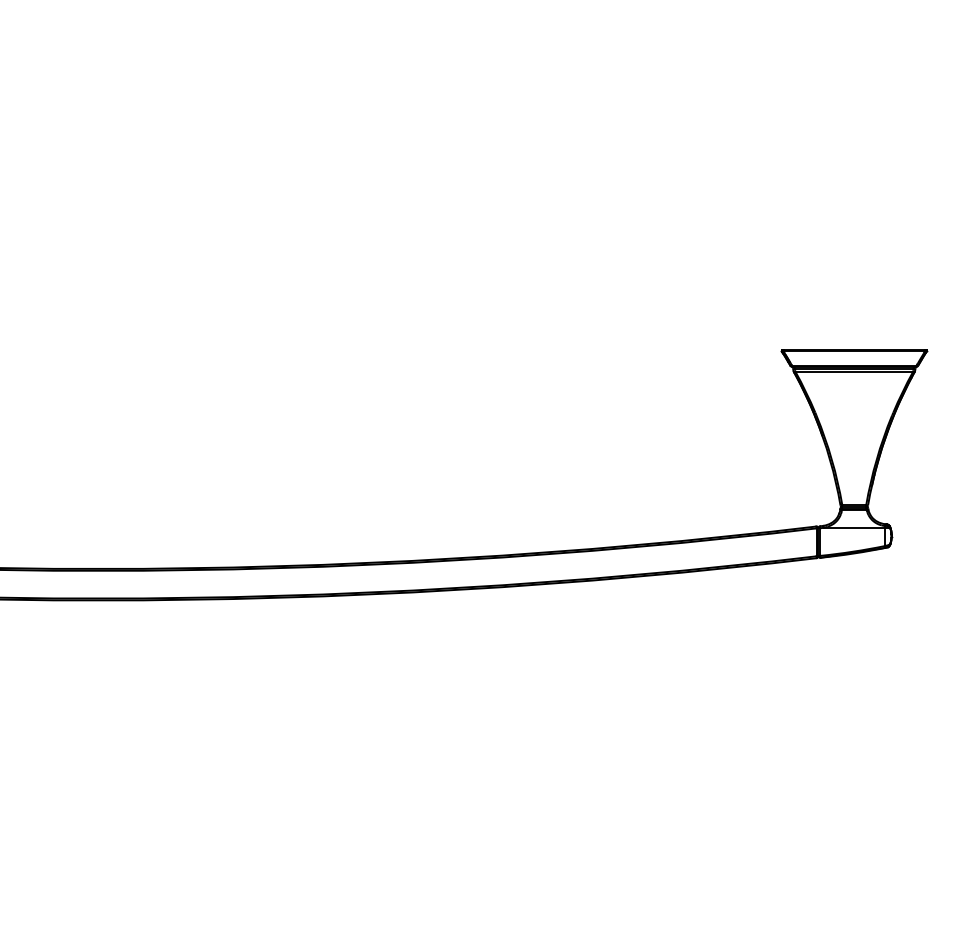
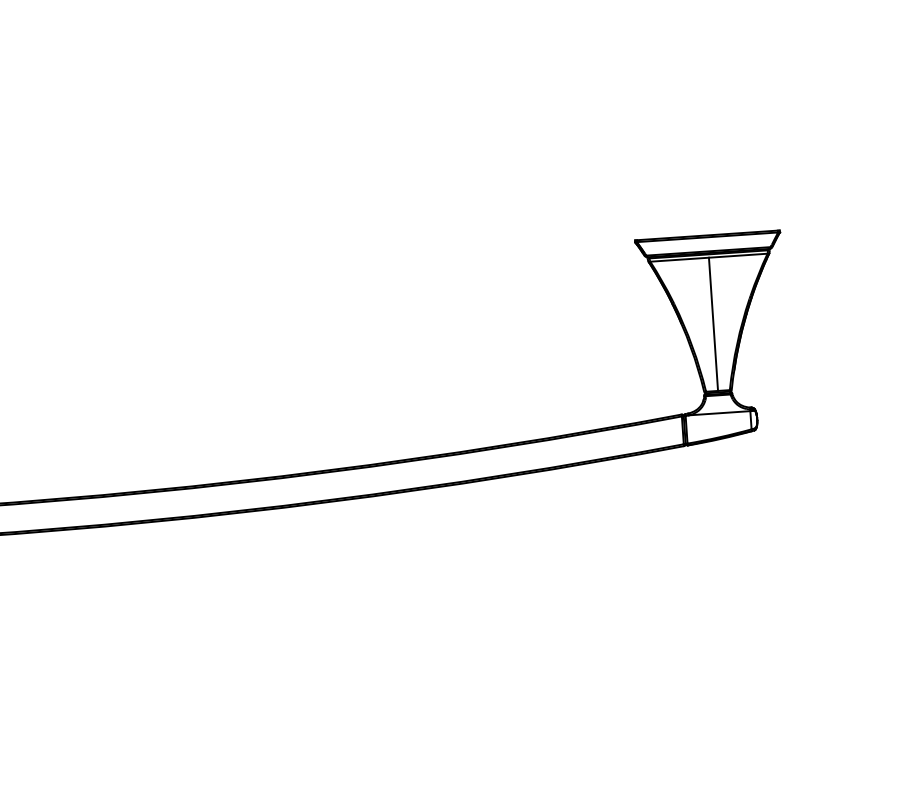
line: (854, 438) -> (713, 324), added

